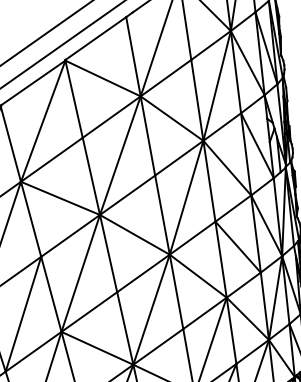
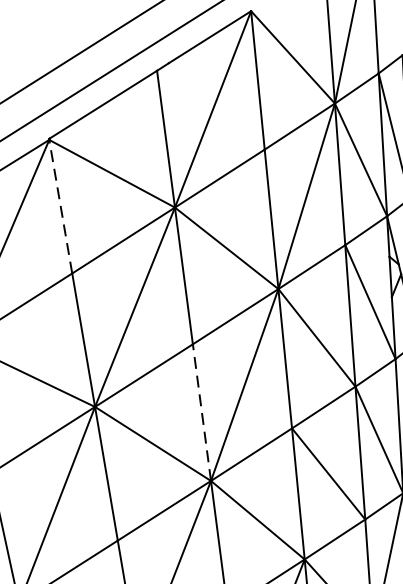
line: (74, 99) -> (61, 207), solid -> dashed
line: (162, 214) -> (202, 411), solid -> dashed

